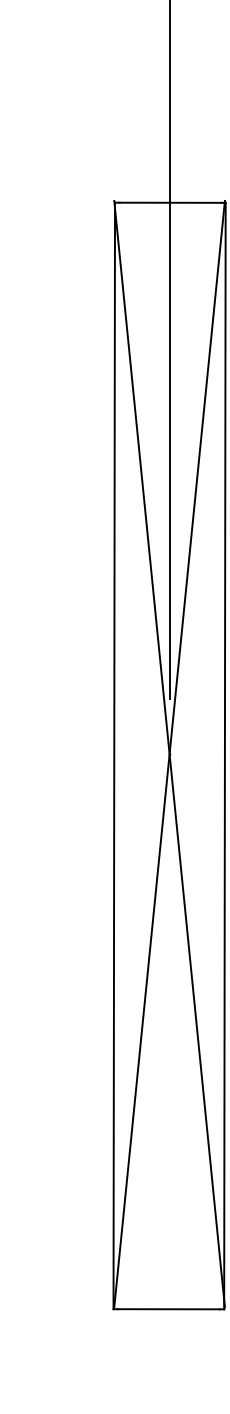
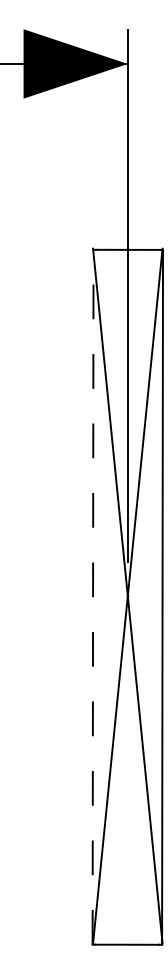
line: (114, 754) -> (93, 596), solid -> dashed

